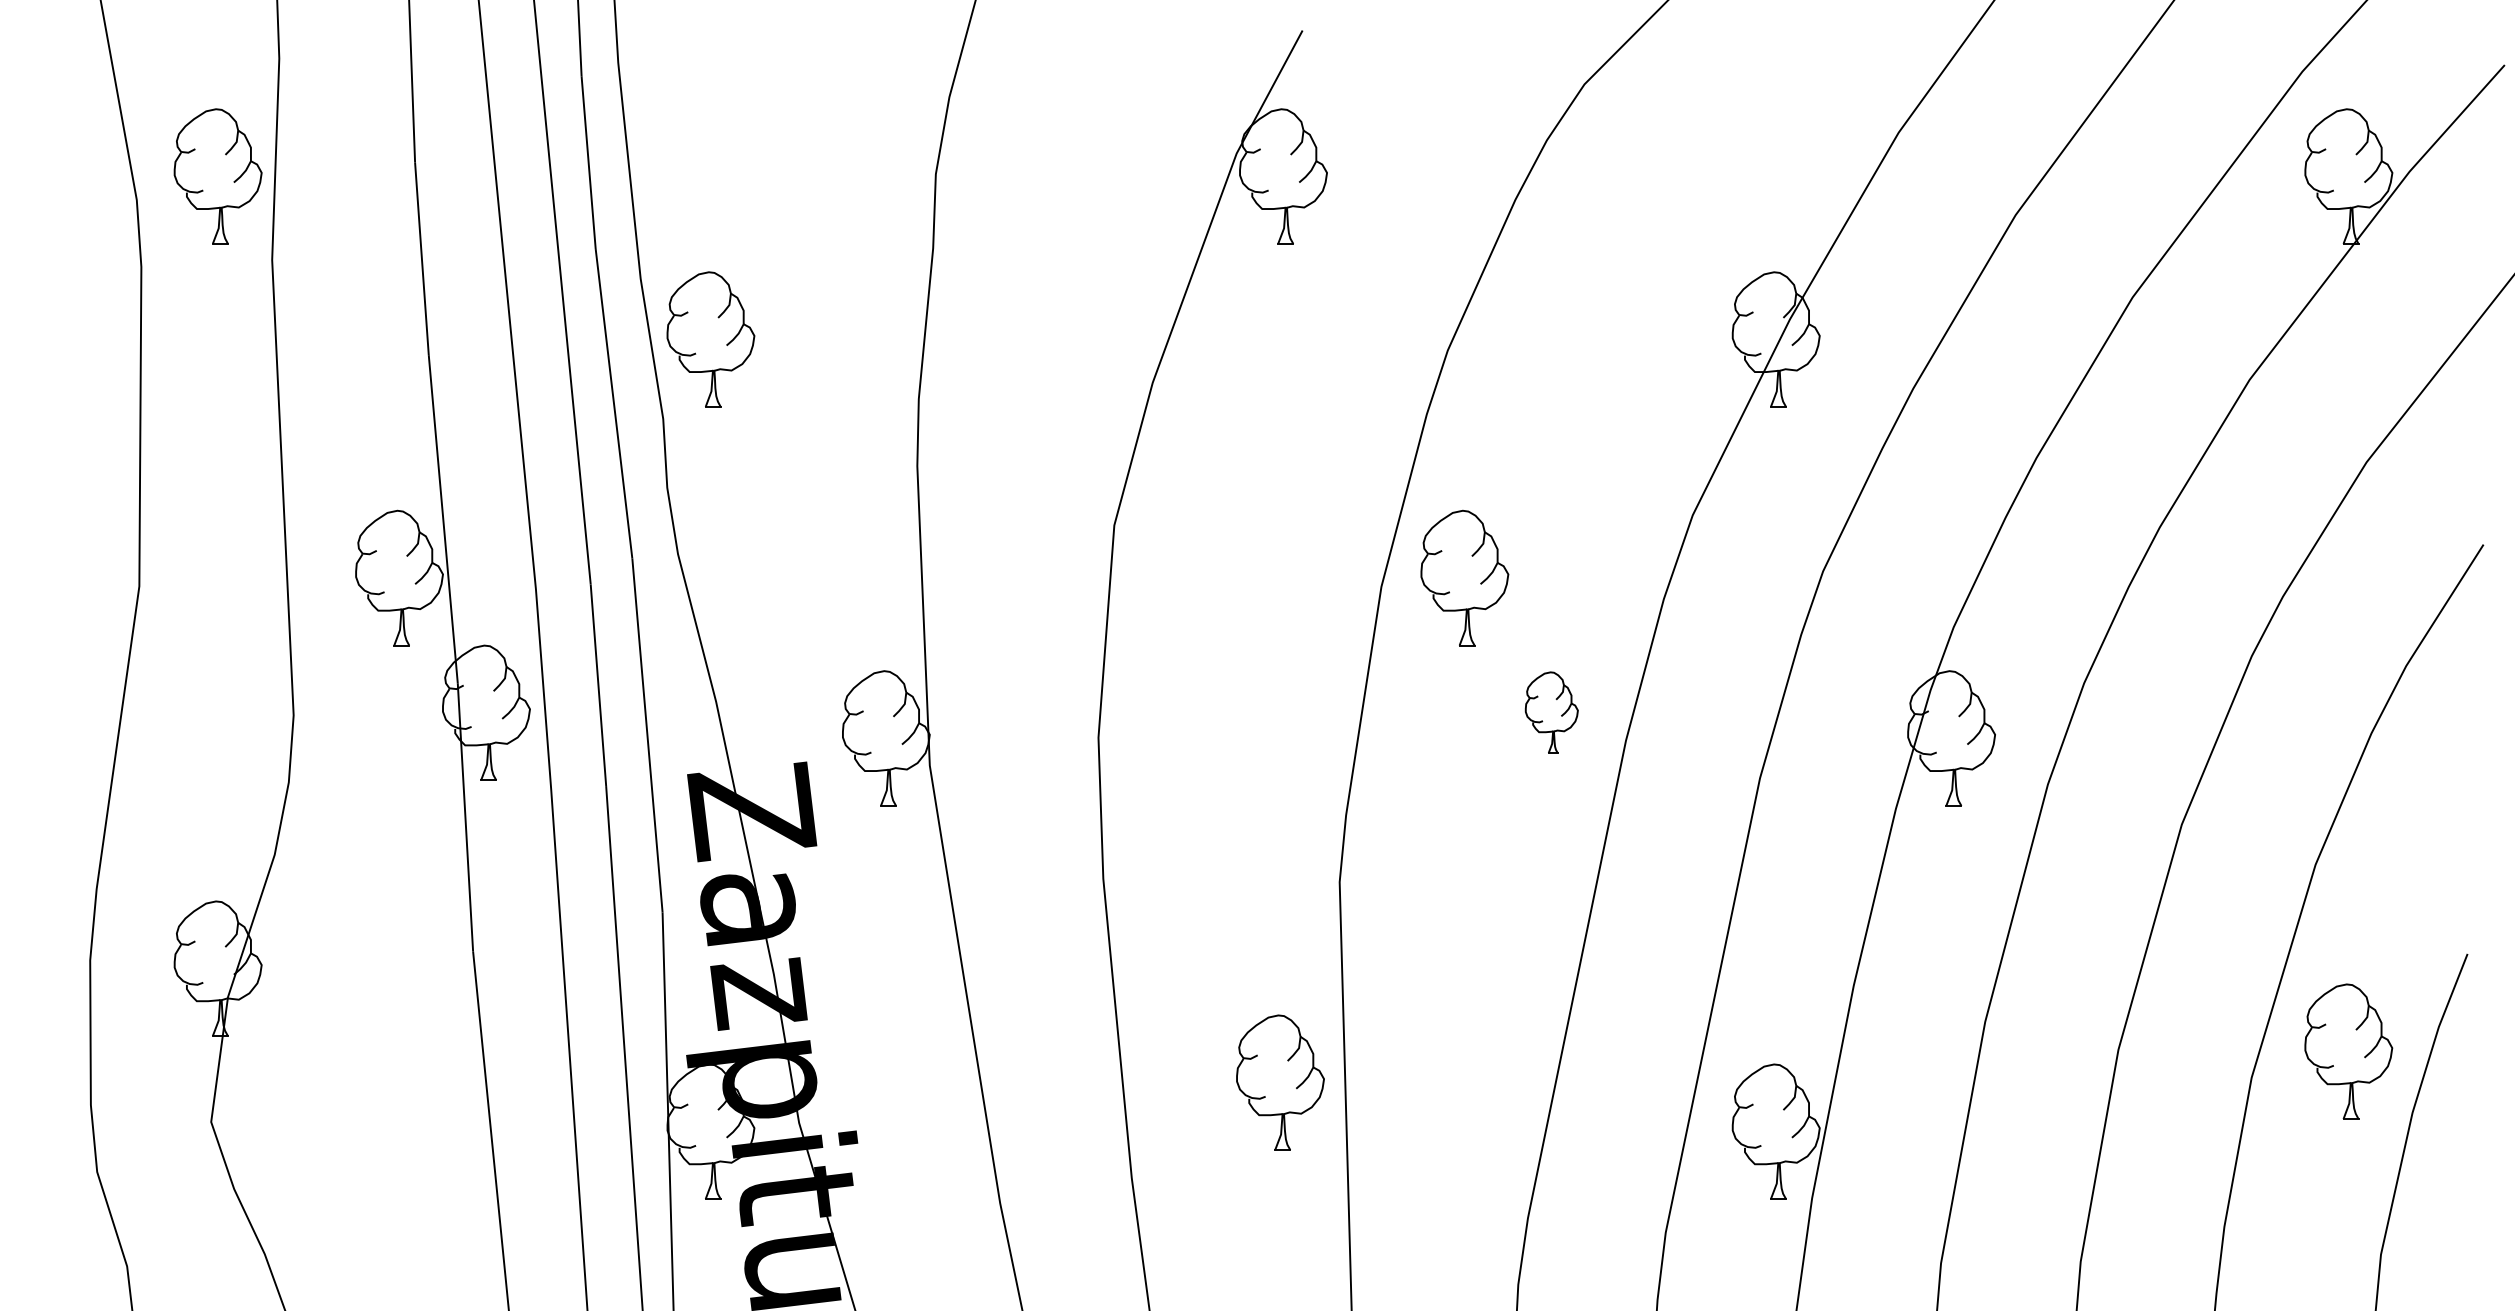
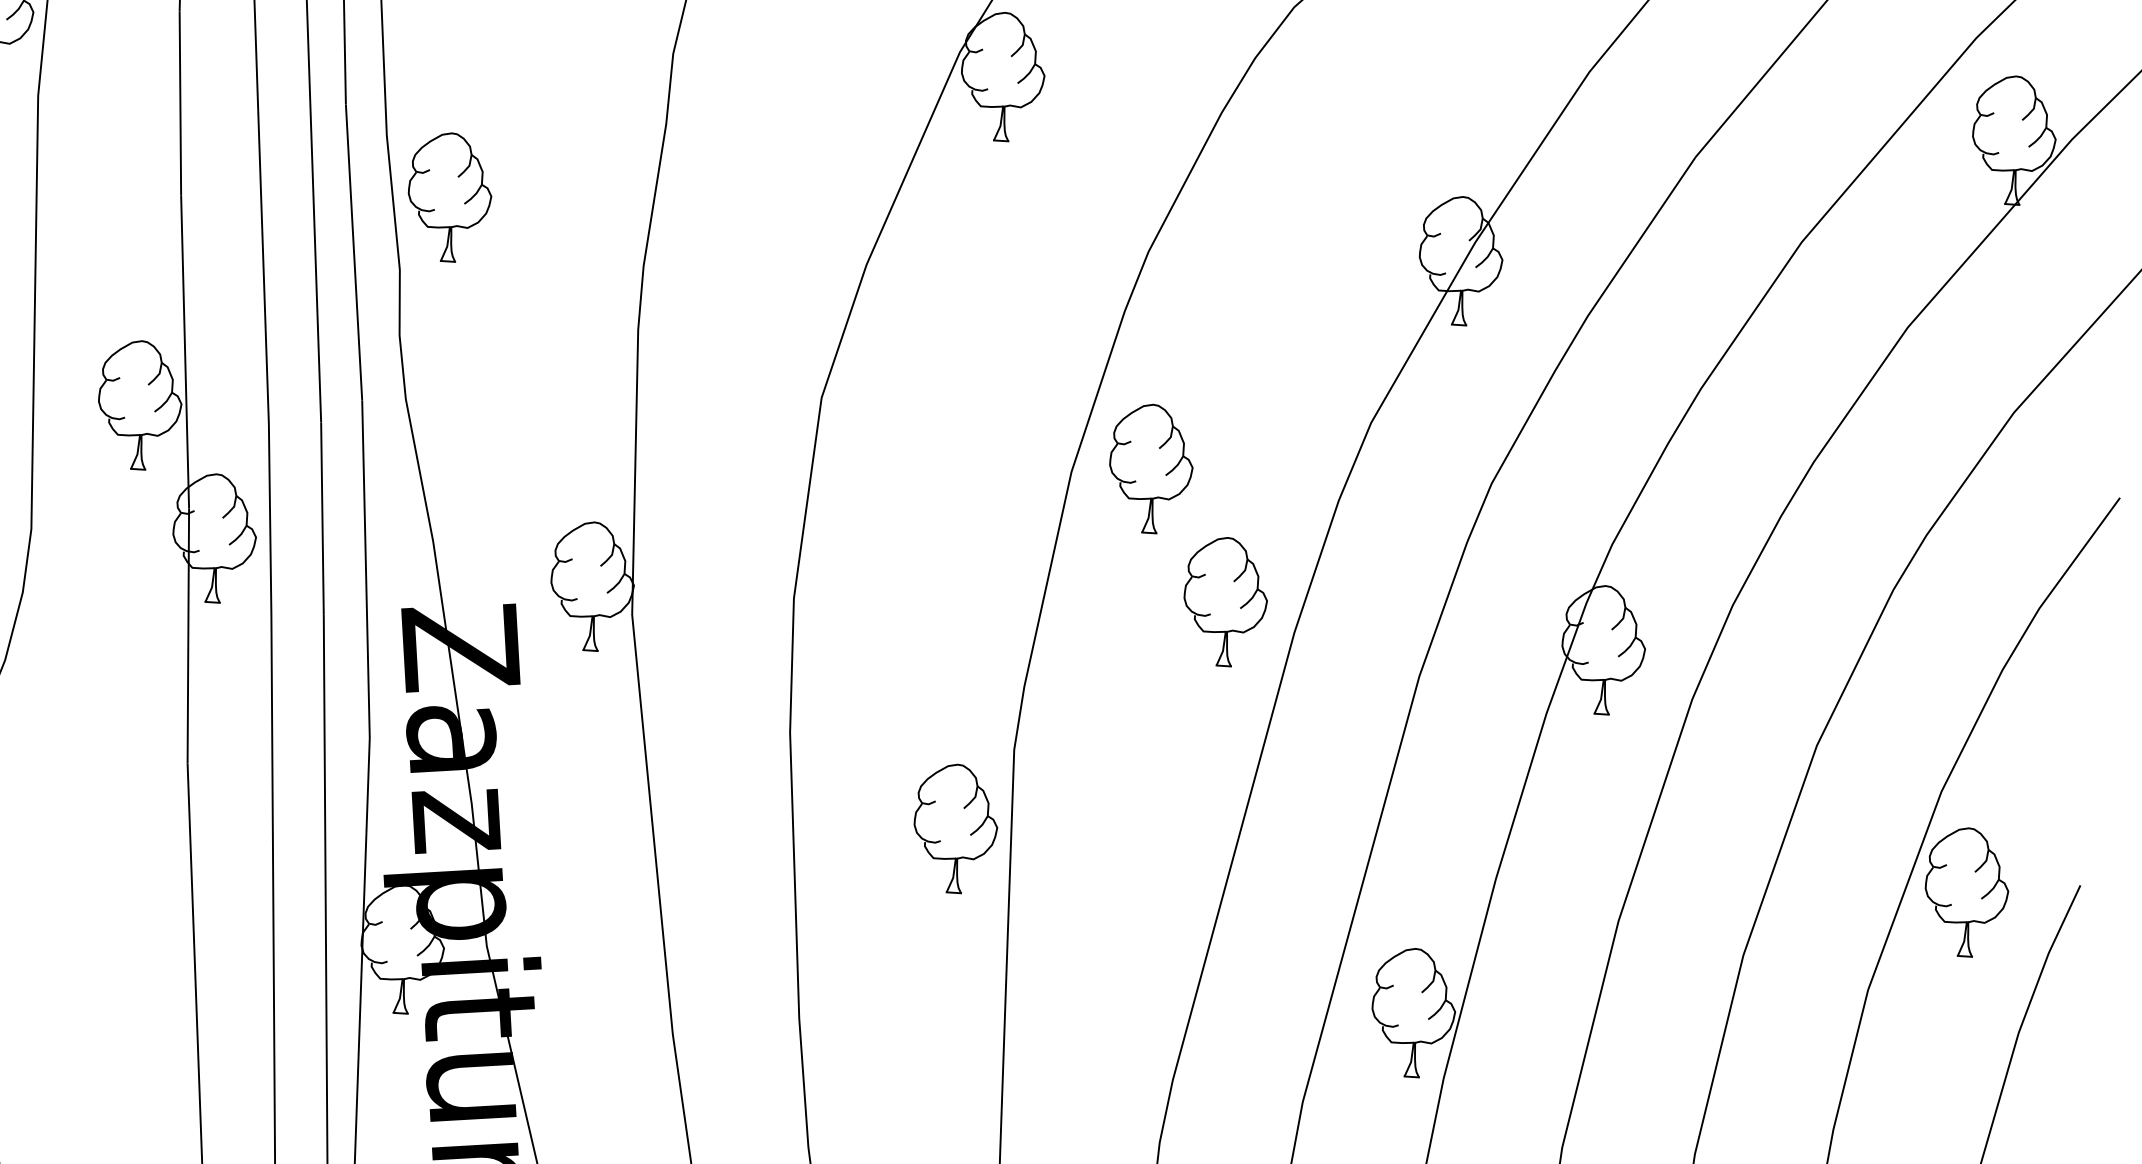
part: (1551, 712) -> (1225, 601), size x1.67
part: (2348, 1051) -> (1966, 892), moved
part: (1280, 1082) -> (955, 828), moved

